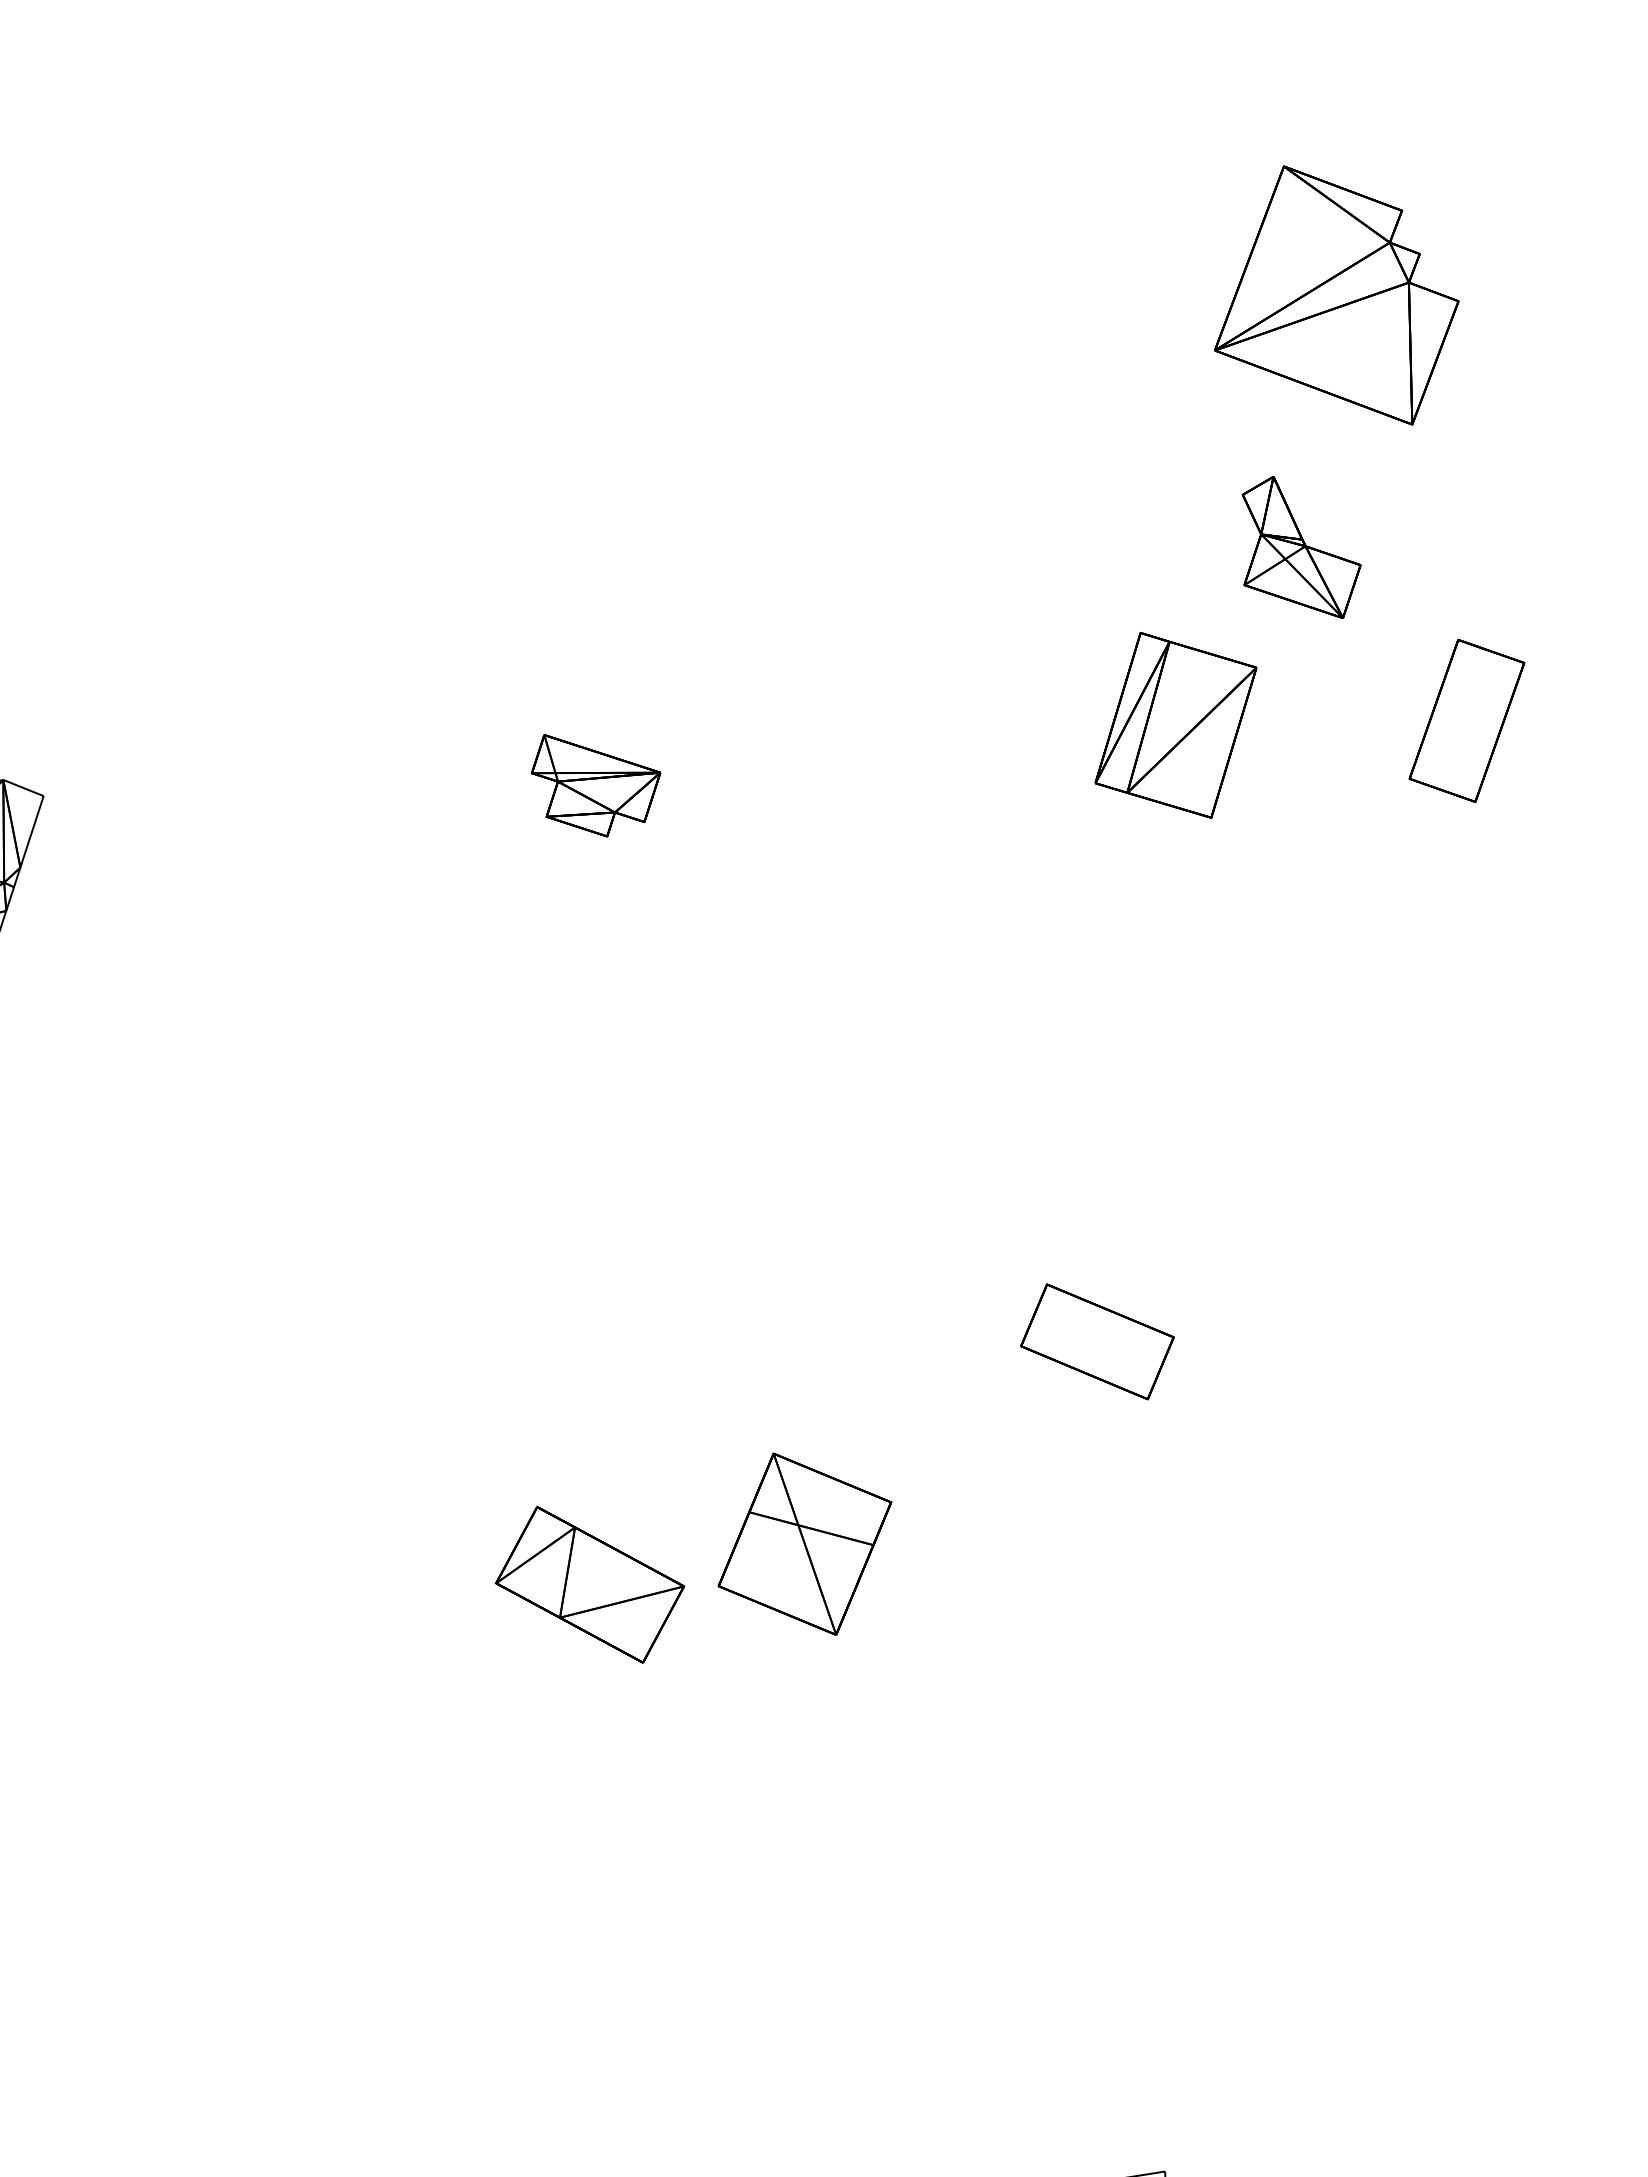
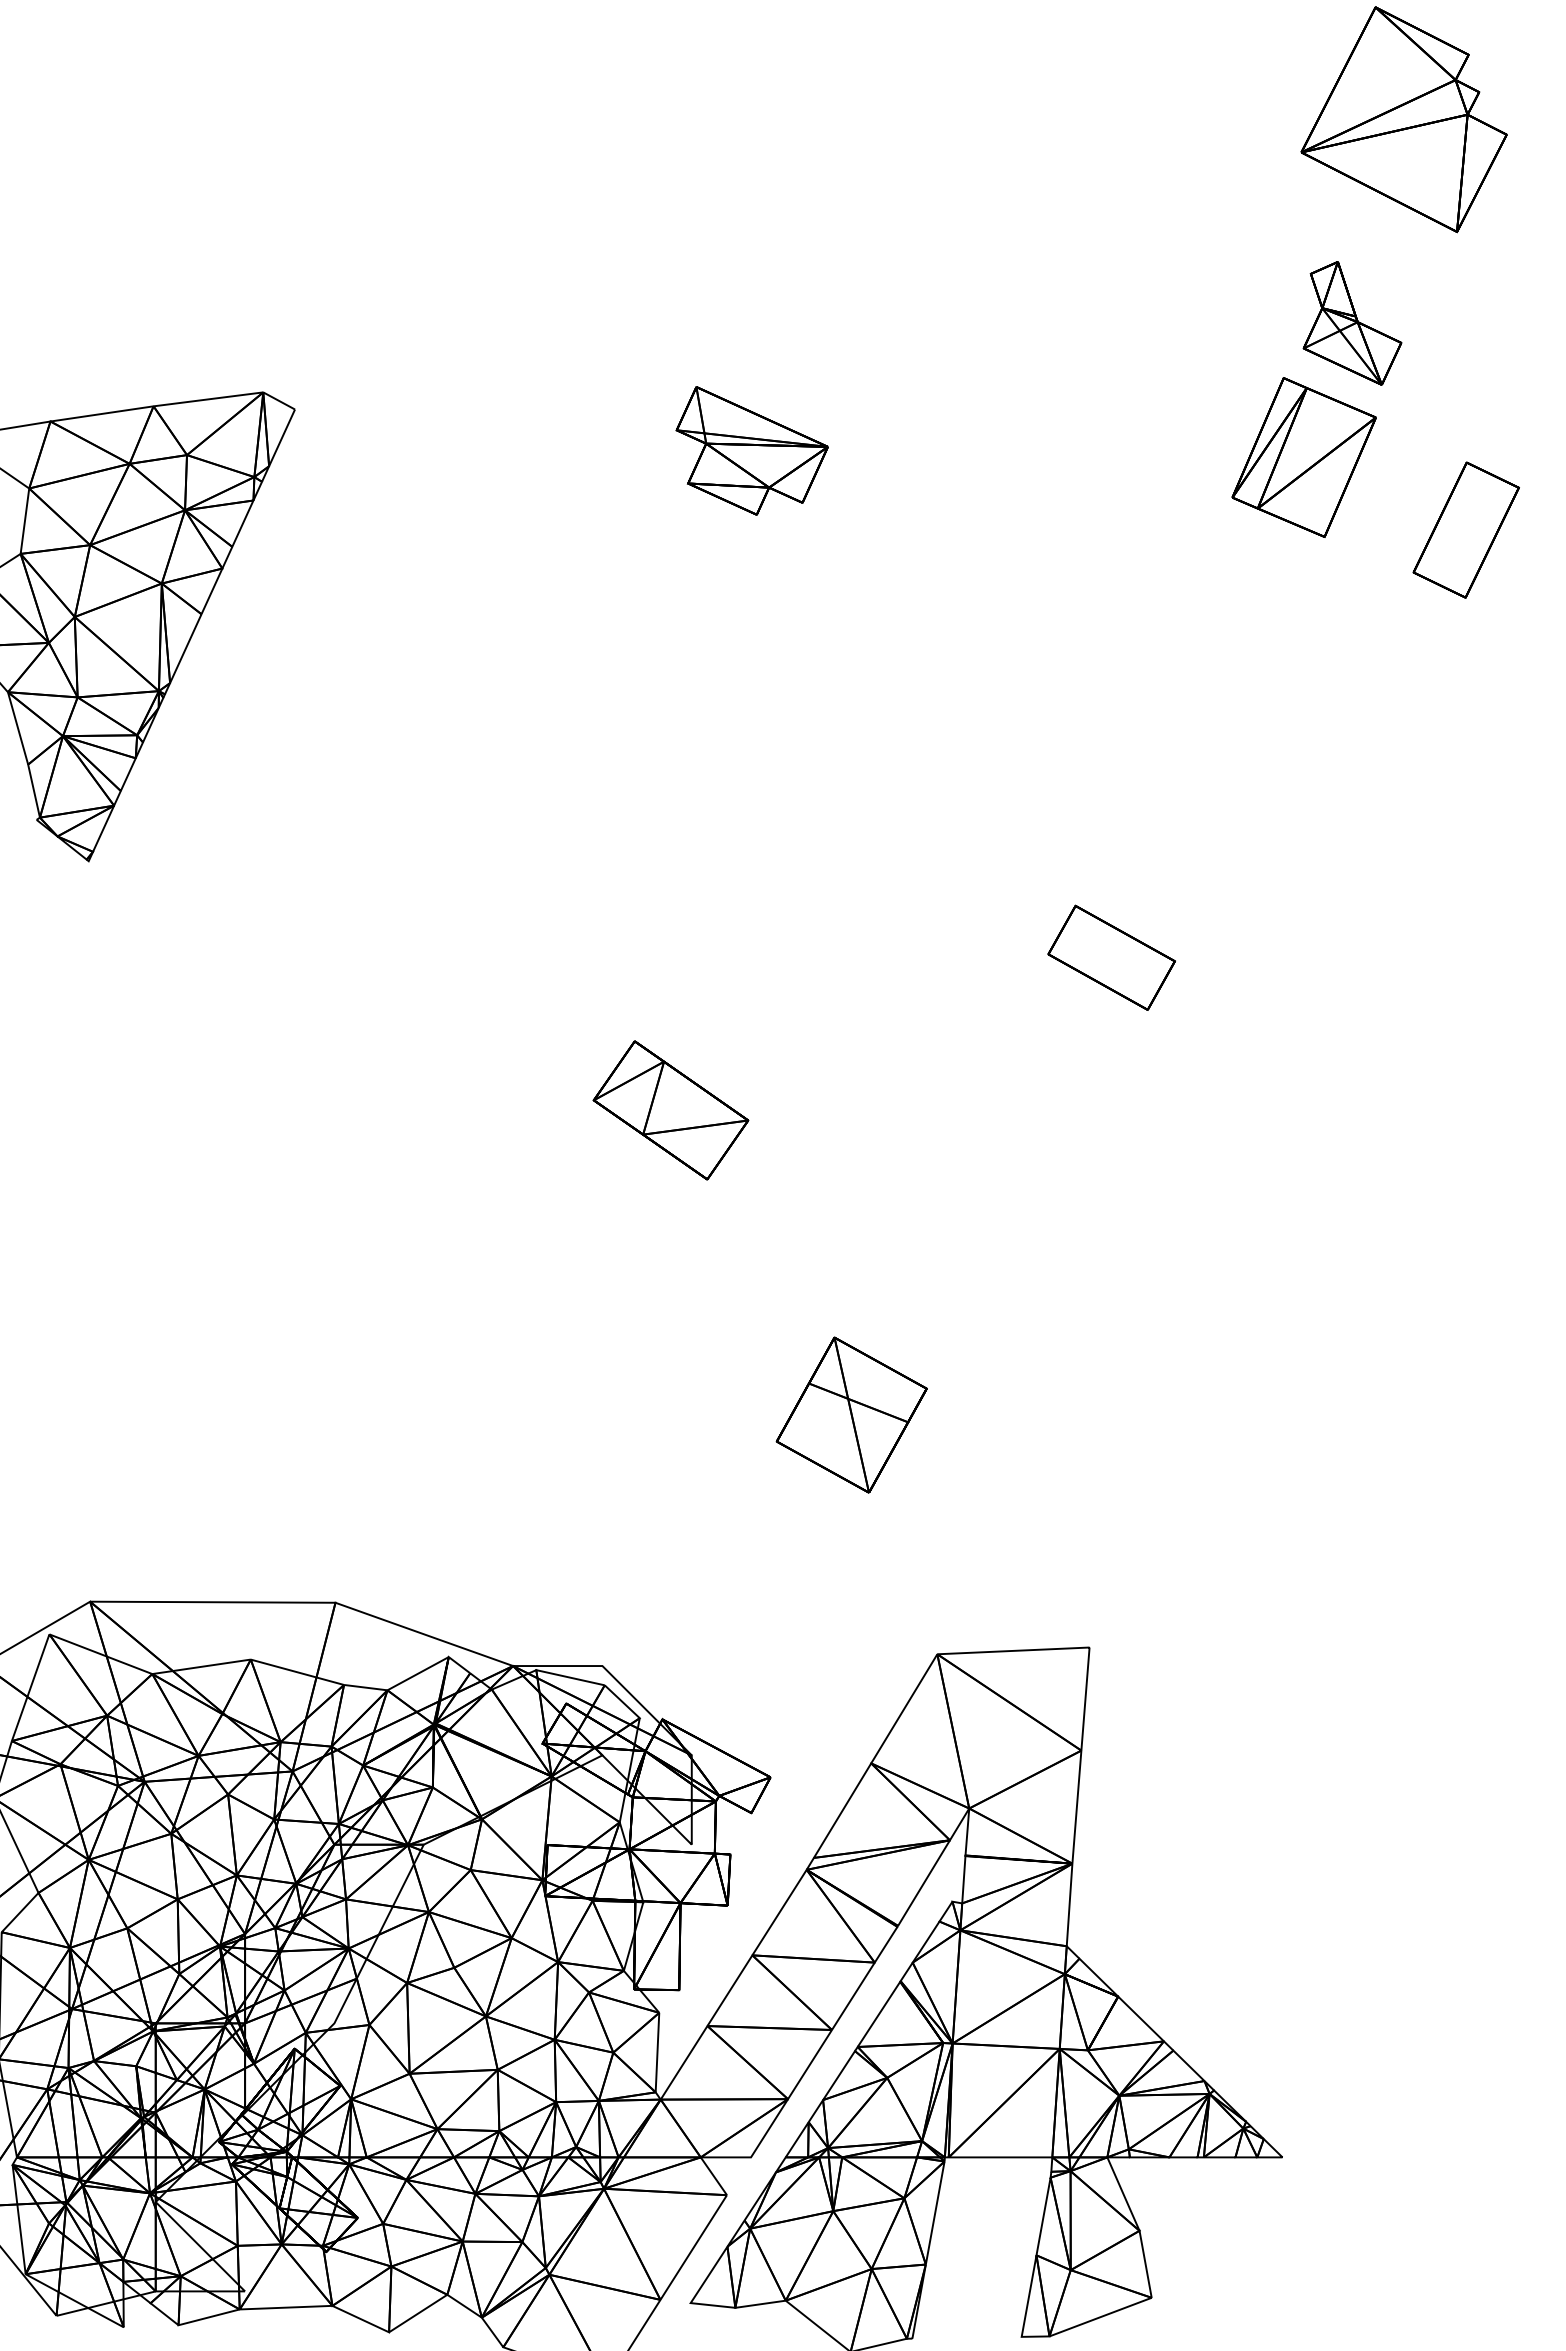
part: (1465, 720) -> (1465, 529), moved
part: (1175, 725) -> (1303, 457), moved
part: (596, 782) -> (751, 450), size x1.43
part: (804, 1543) -> (851, 1414), moved

